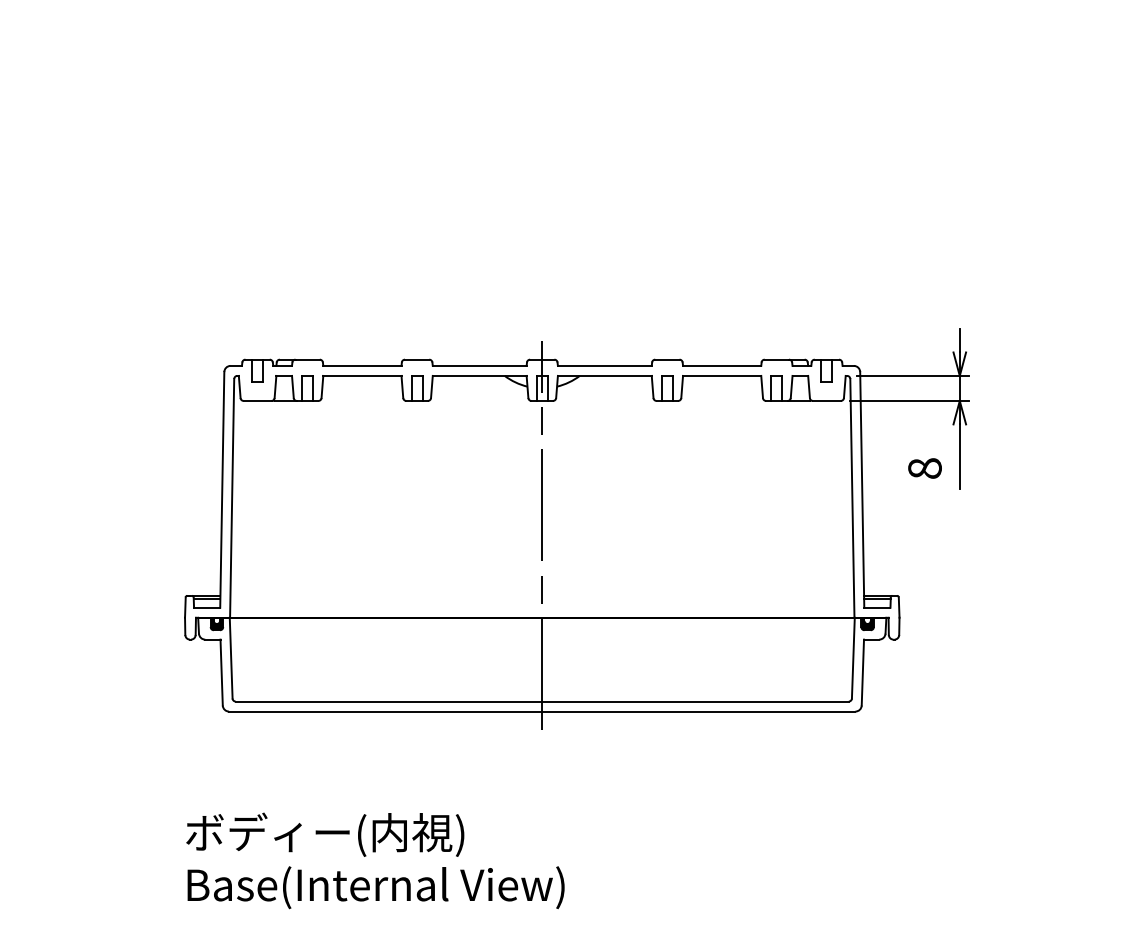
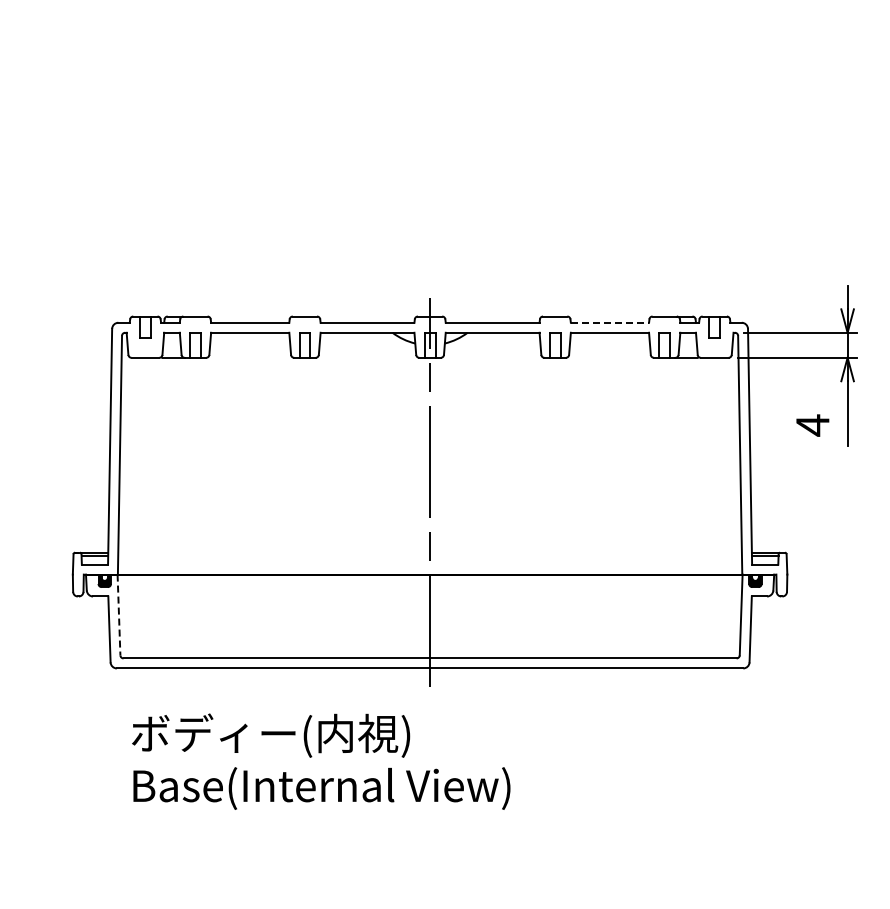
line: (722, 365) -> (610, 322), solid -> dashed
text: (924, 468) -> (812, 425), 8 -> 4
line: (231, 658) -> (119, 615), solid -> dashed
text: (375, 860) -> (321, 761), moved

